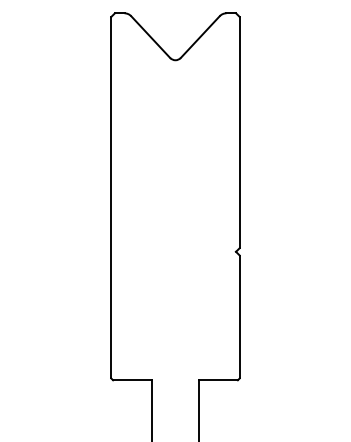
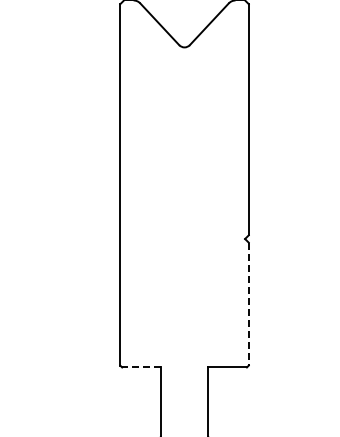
line: (239, 317) -> (248, 304), solid -> dashed
line: (131, 380) -> (140, 367), solid -> dashed

